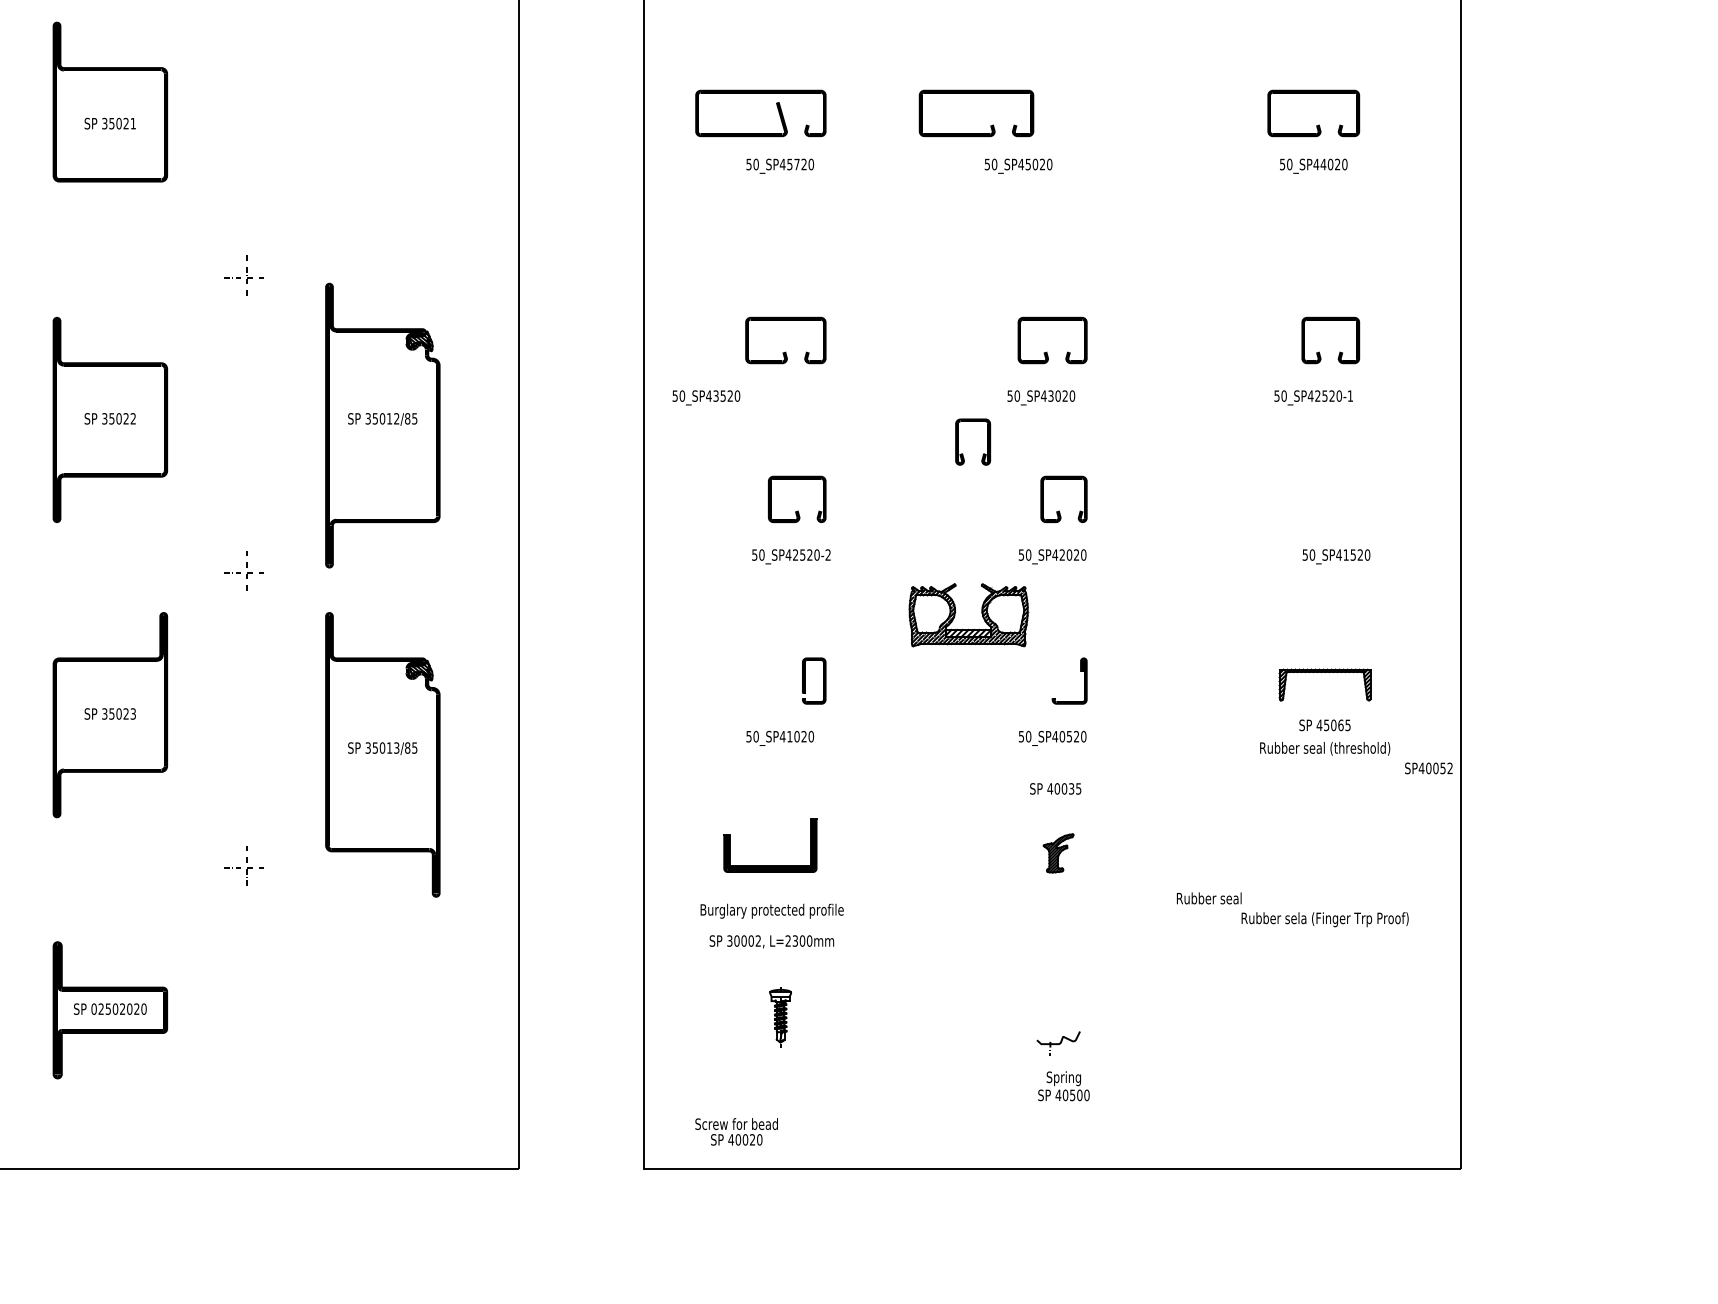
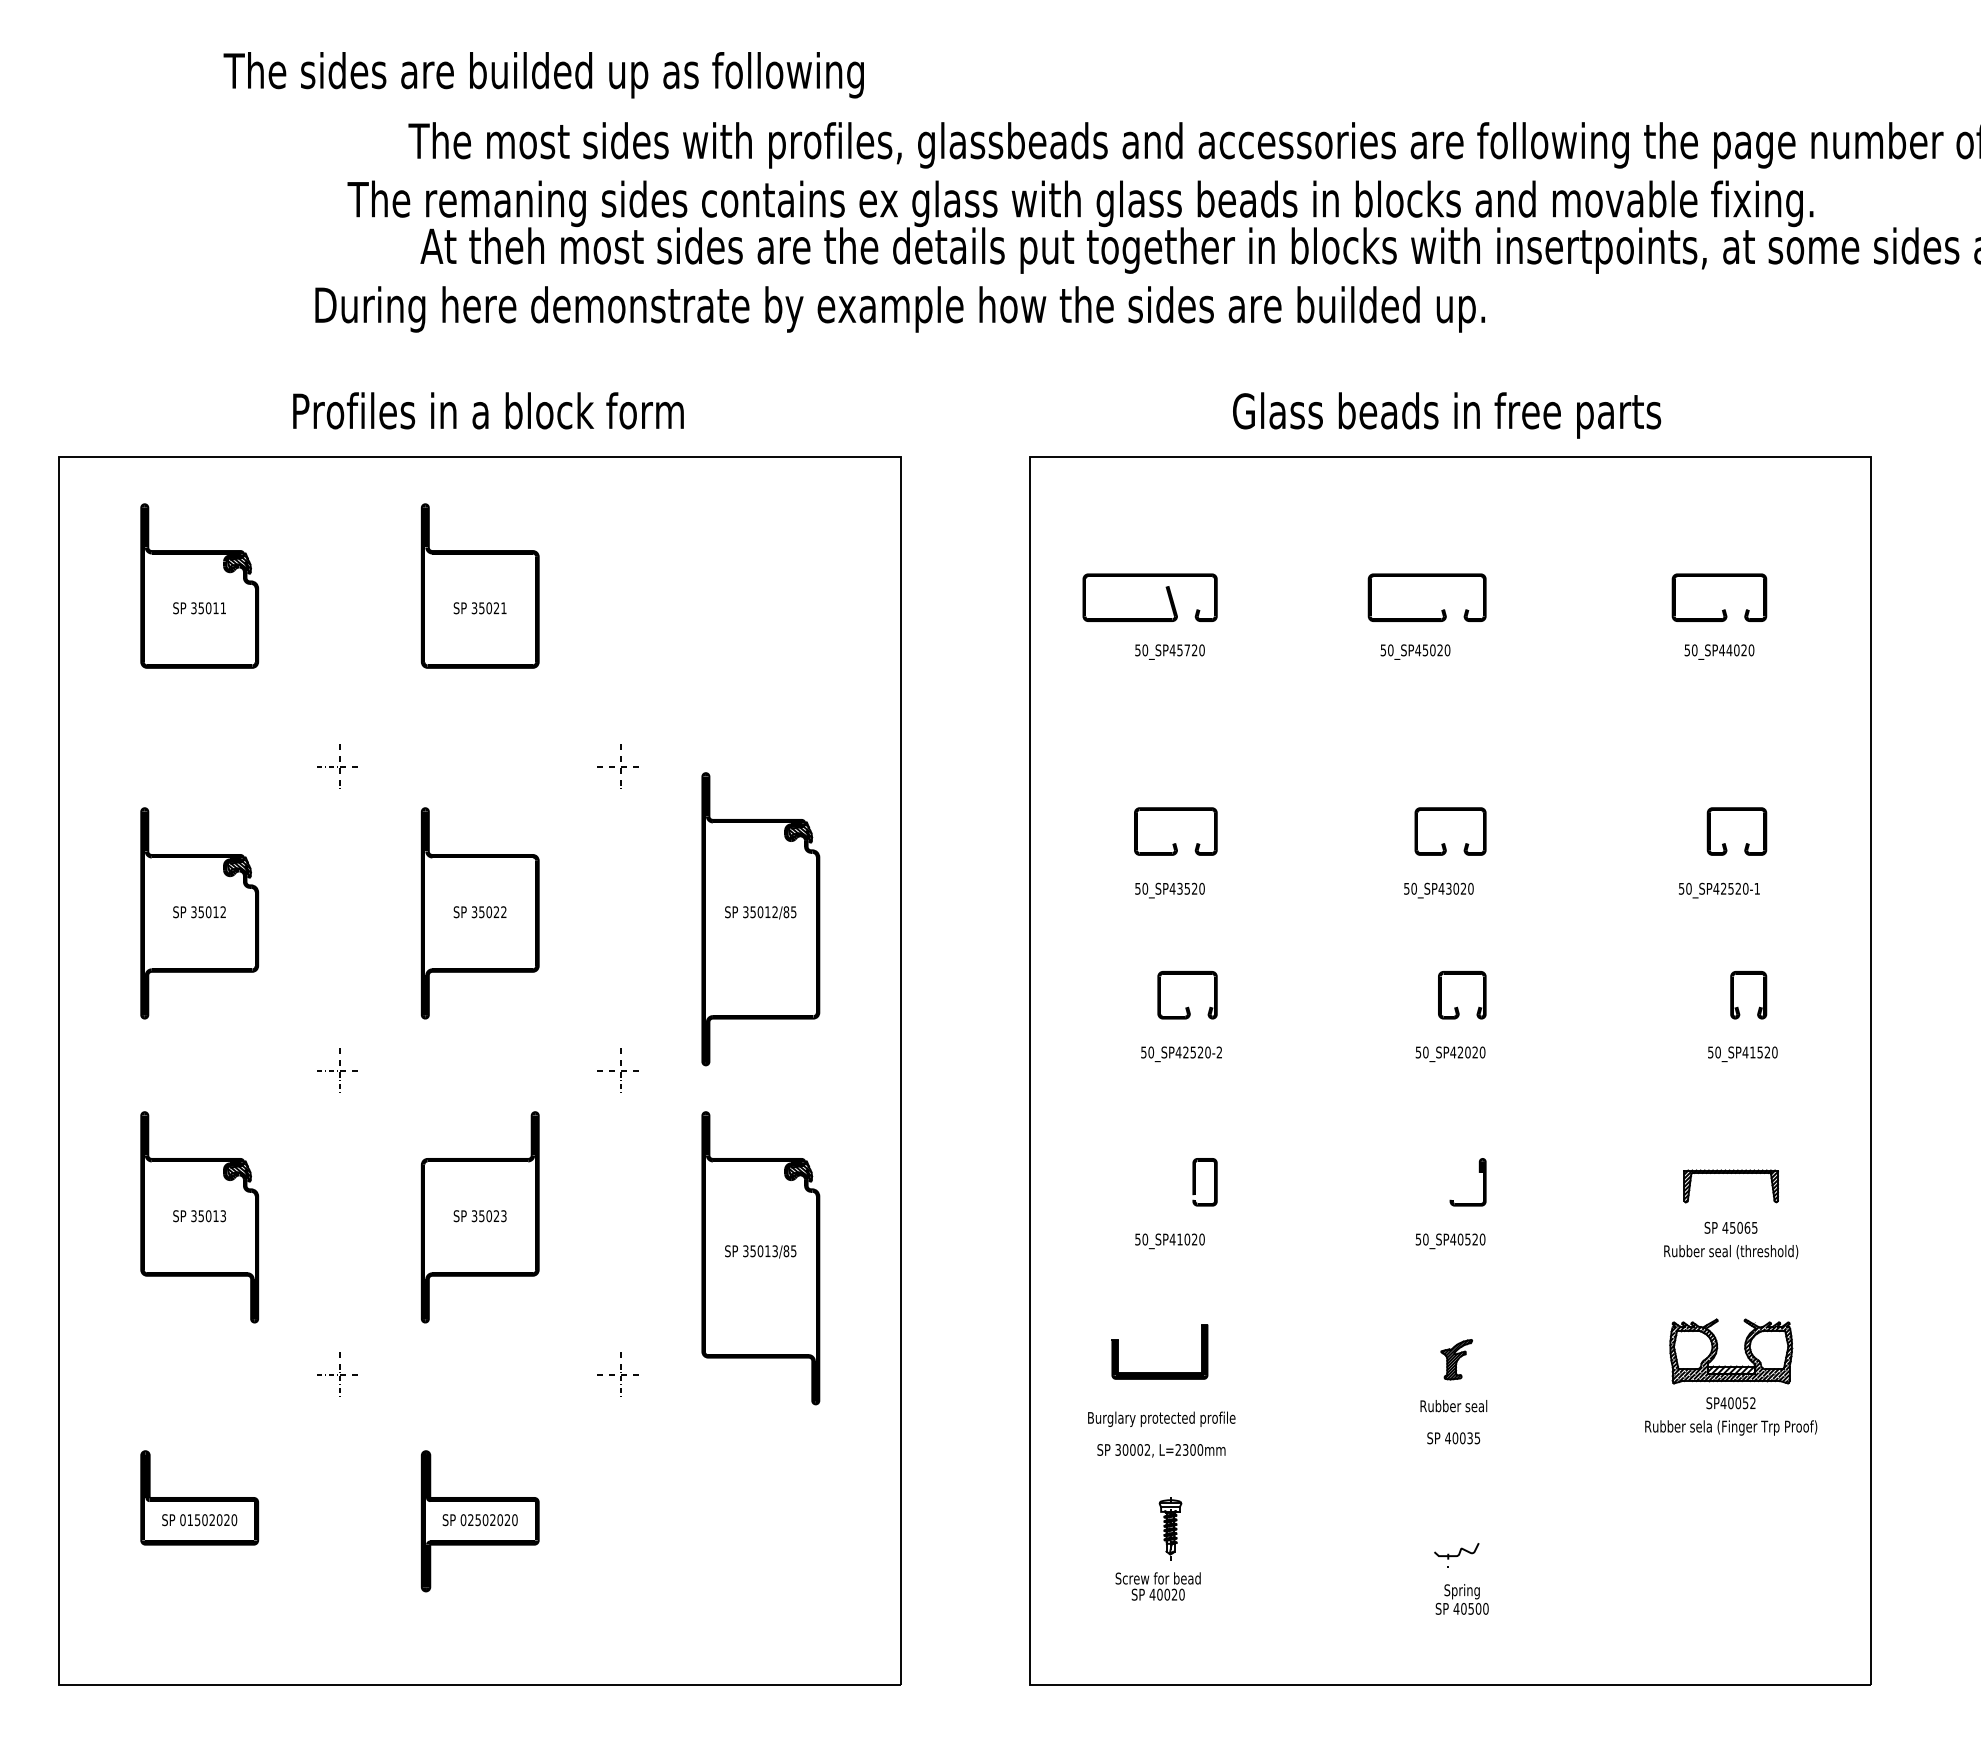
part: (990, 125) -> (1441, 610), moved
text: (705, 397) -> (1169, 890), moved
part: (958, 442) -> (1733, 995), moved
part: (981, 614) -> (1744, 1350), moved
text: (1428, 768) -> (1730, 1403), moved
text: (1055, 789) -> (1453, 1438), moved
text: (1208, 898) -> (1453, 1406), moved
text: (735, 1131) -> (1157, 1586), moved

